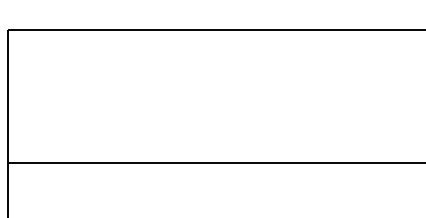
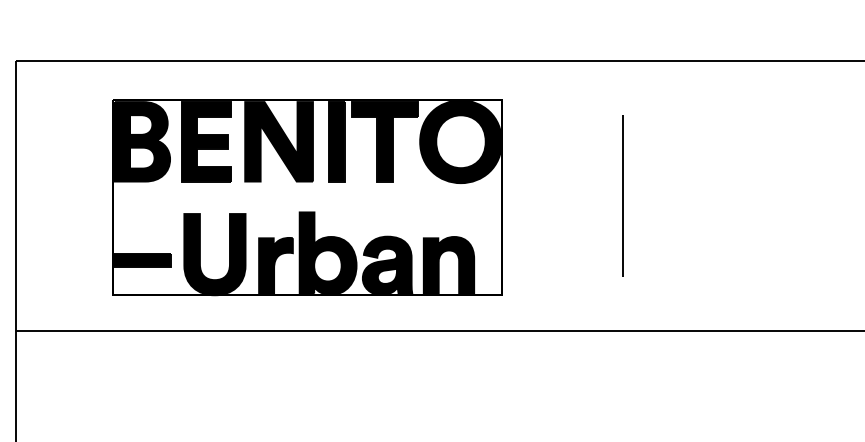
line: (306, 96) -> (622, 195), added
part: (150, 97) -> (305, 197), added

